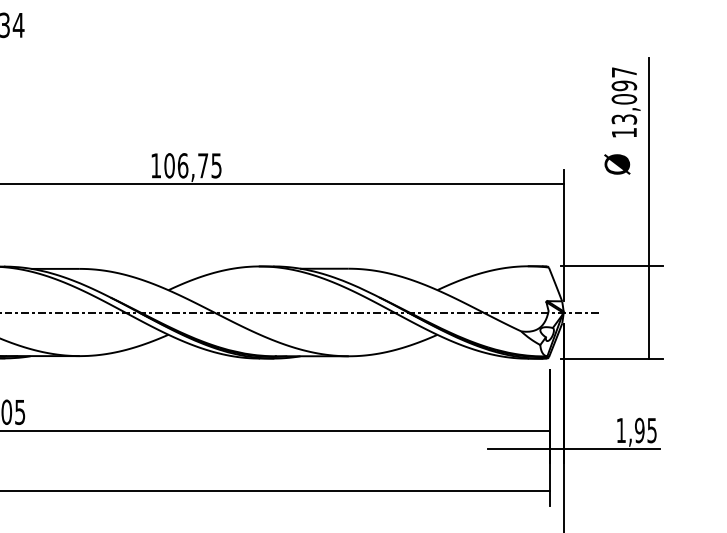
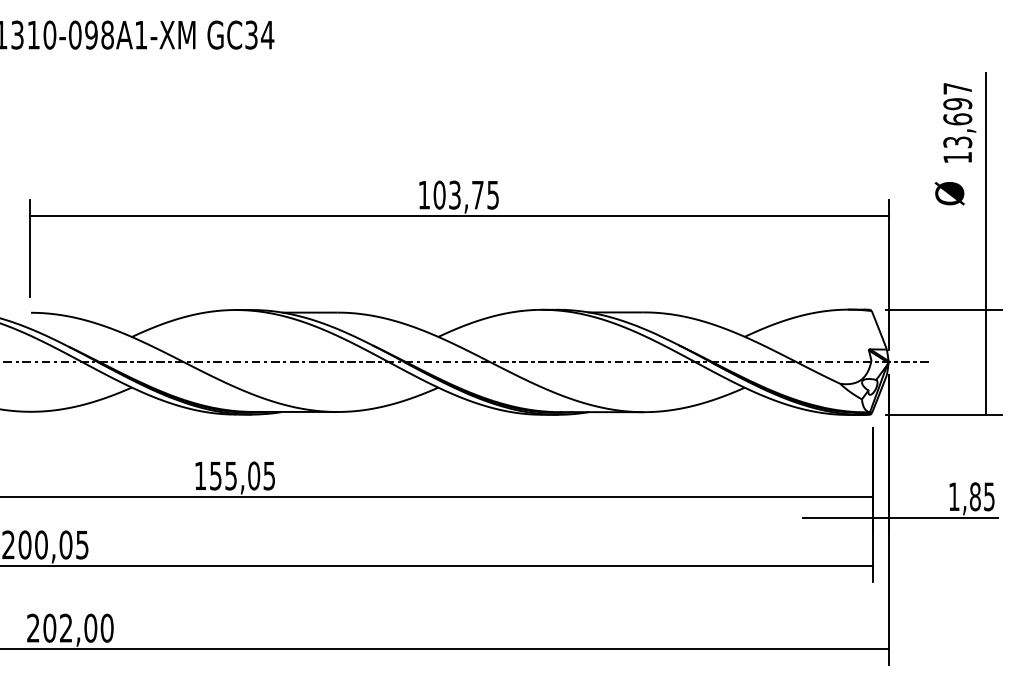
text: (624, 99) -> (957, 119), 13,097 -> 13,697
text: (183, 165) -> (455, 194), 106,75 -> 103,75
text: (639, 430) -> (974, 496), 1,95 -> 1,85

